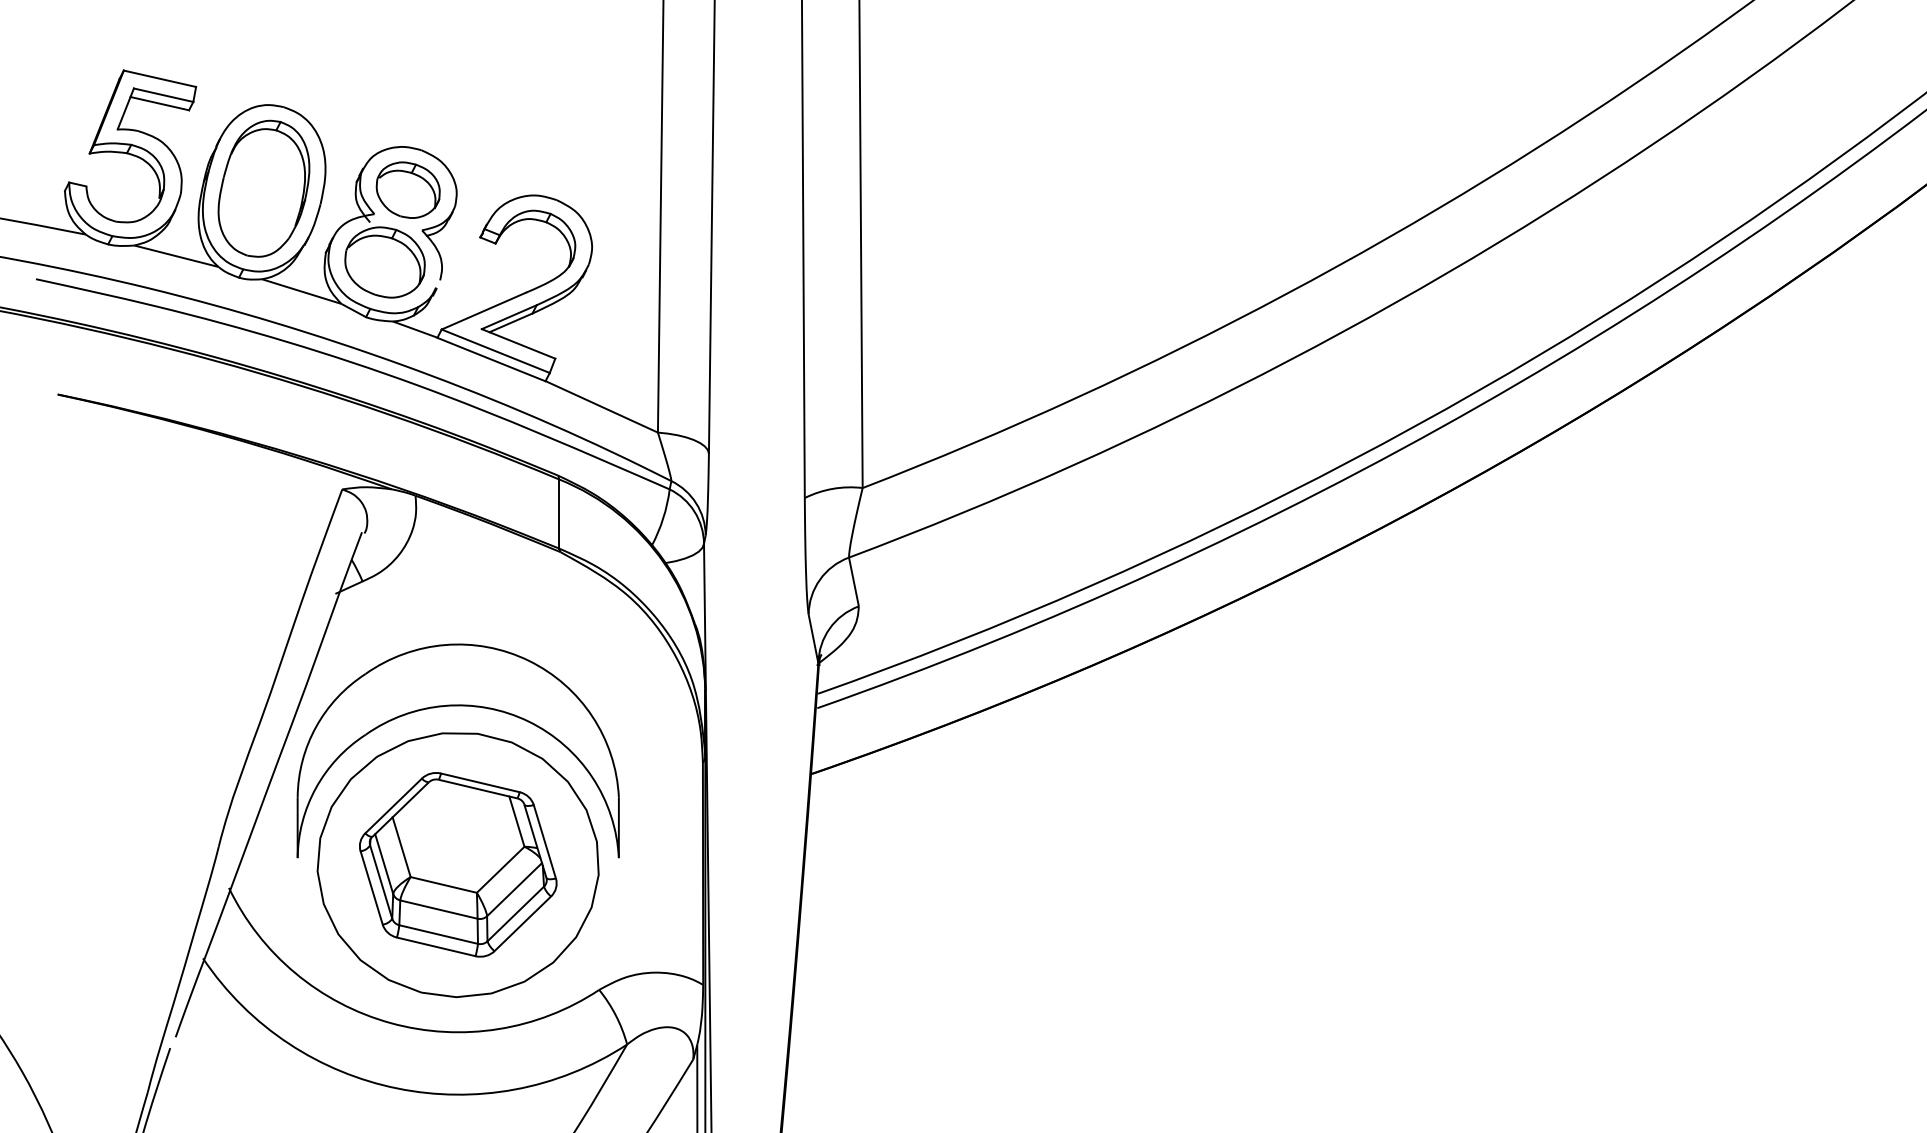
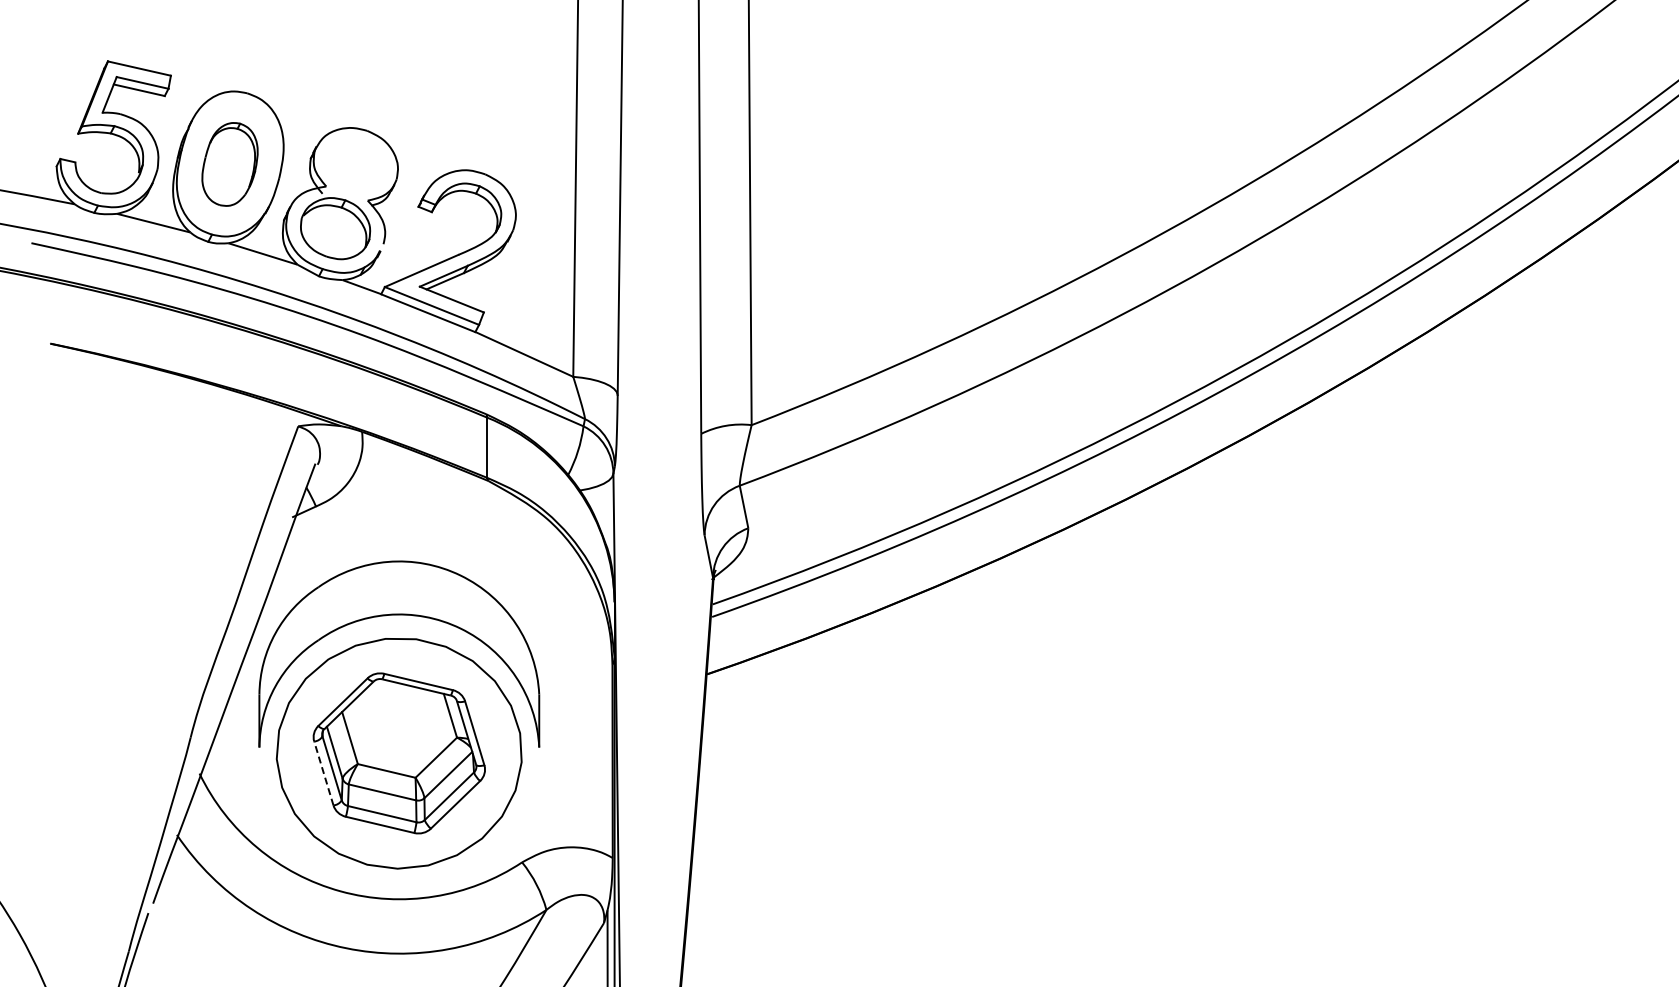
part: (263, 188) -> (229, 164), size x0.7
part: (407, 190) -> (355, 165), removed
line: (371, 887) -> (323, 773), solid -> dashed

